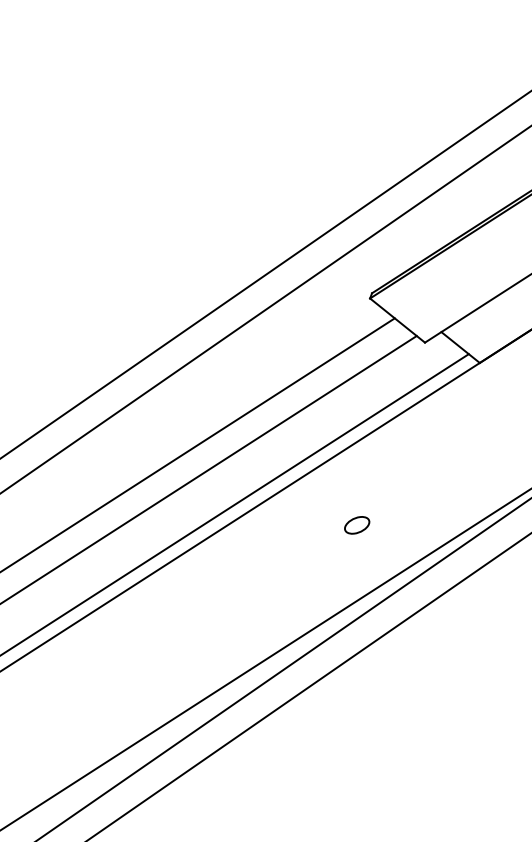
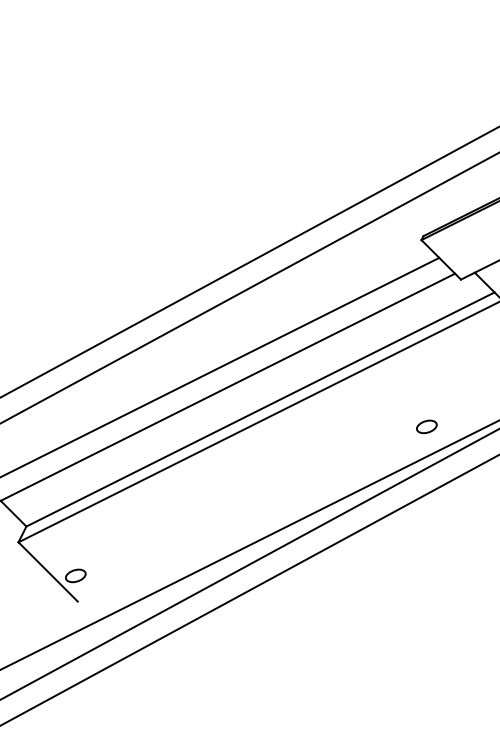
part: (356, 524) -> (426, 426), moved

